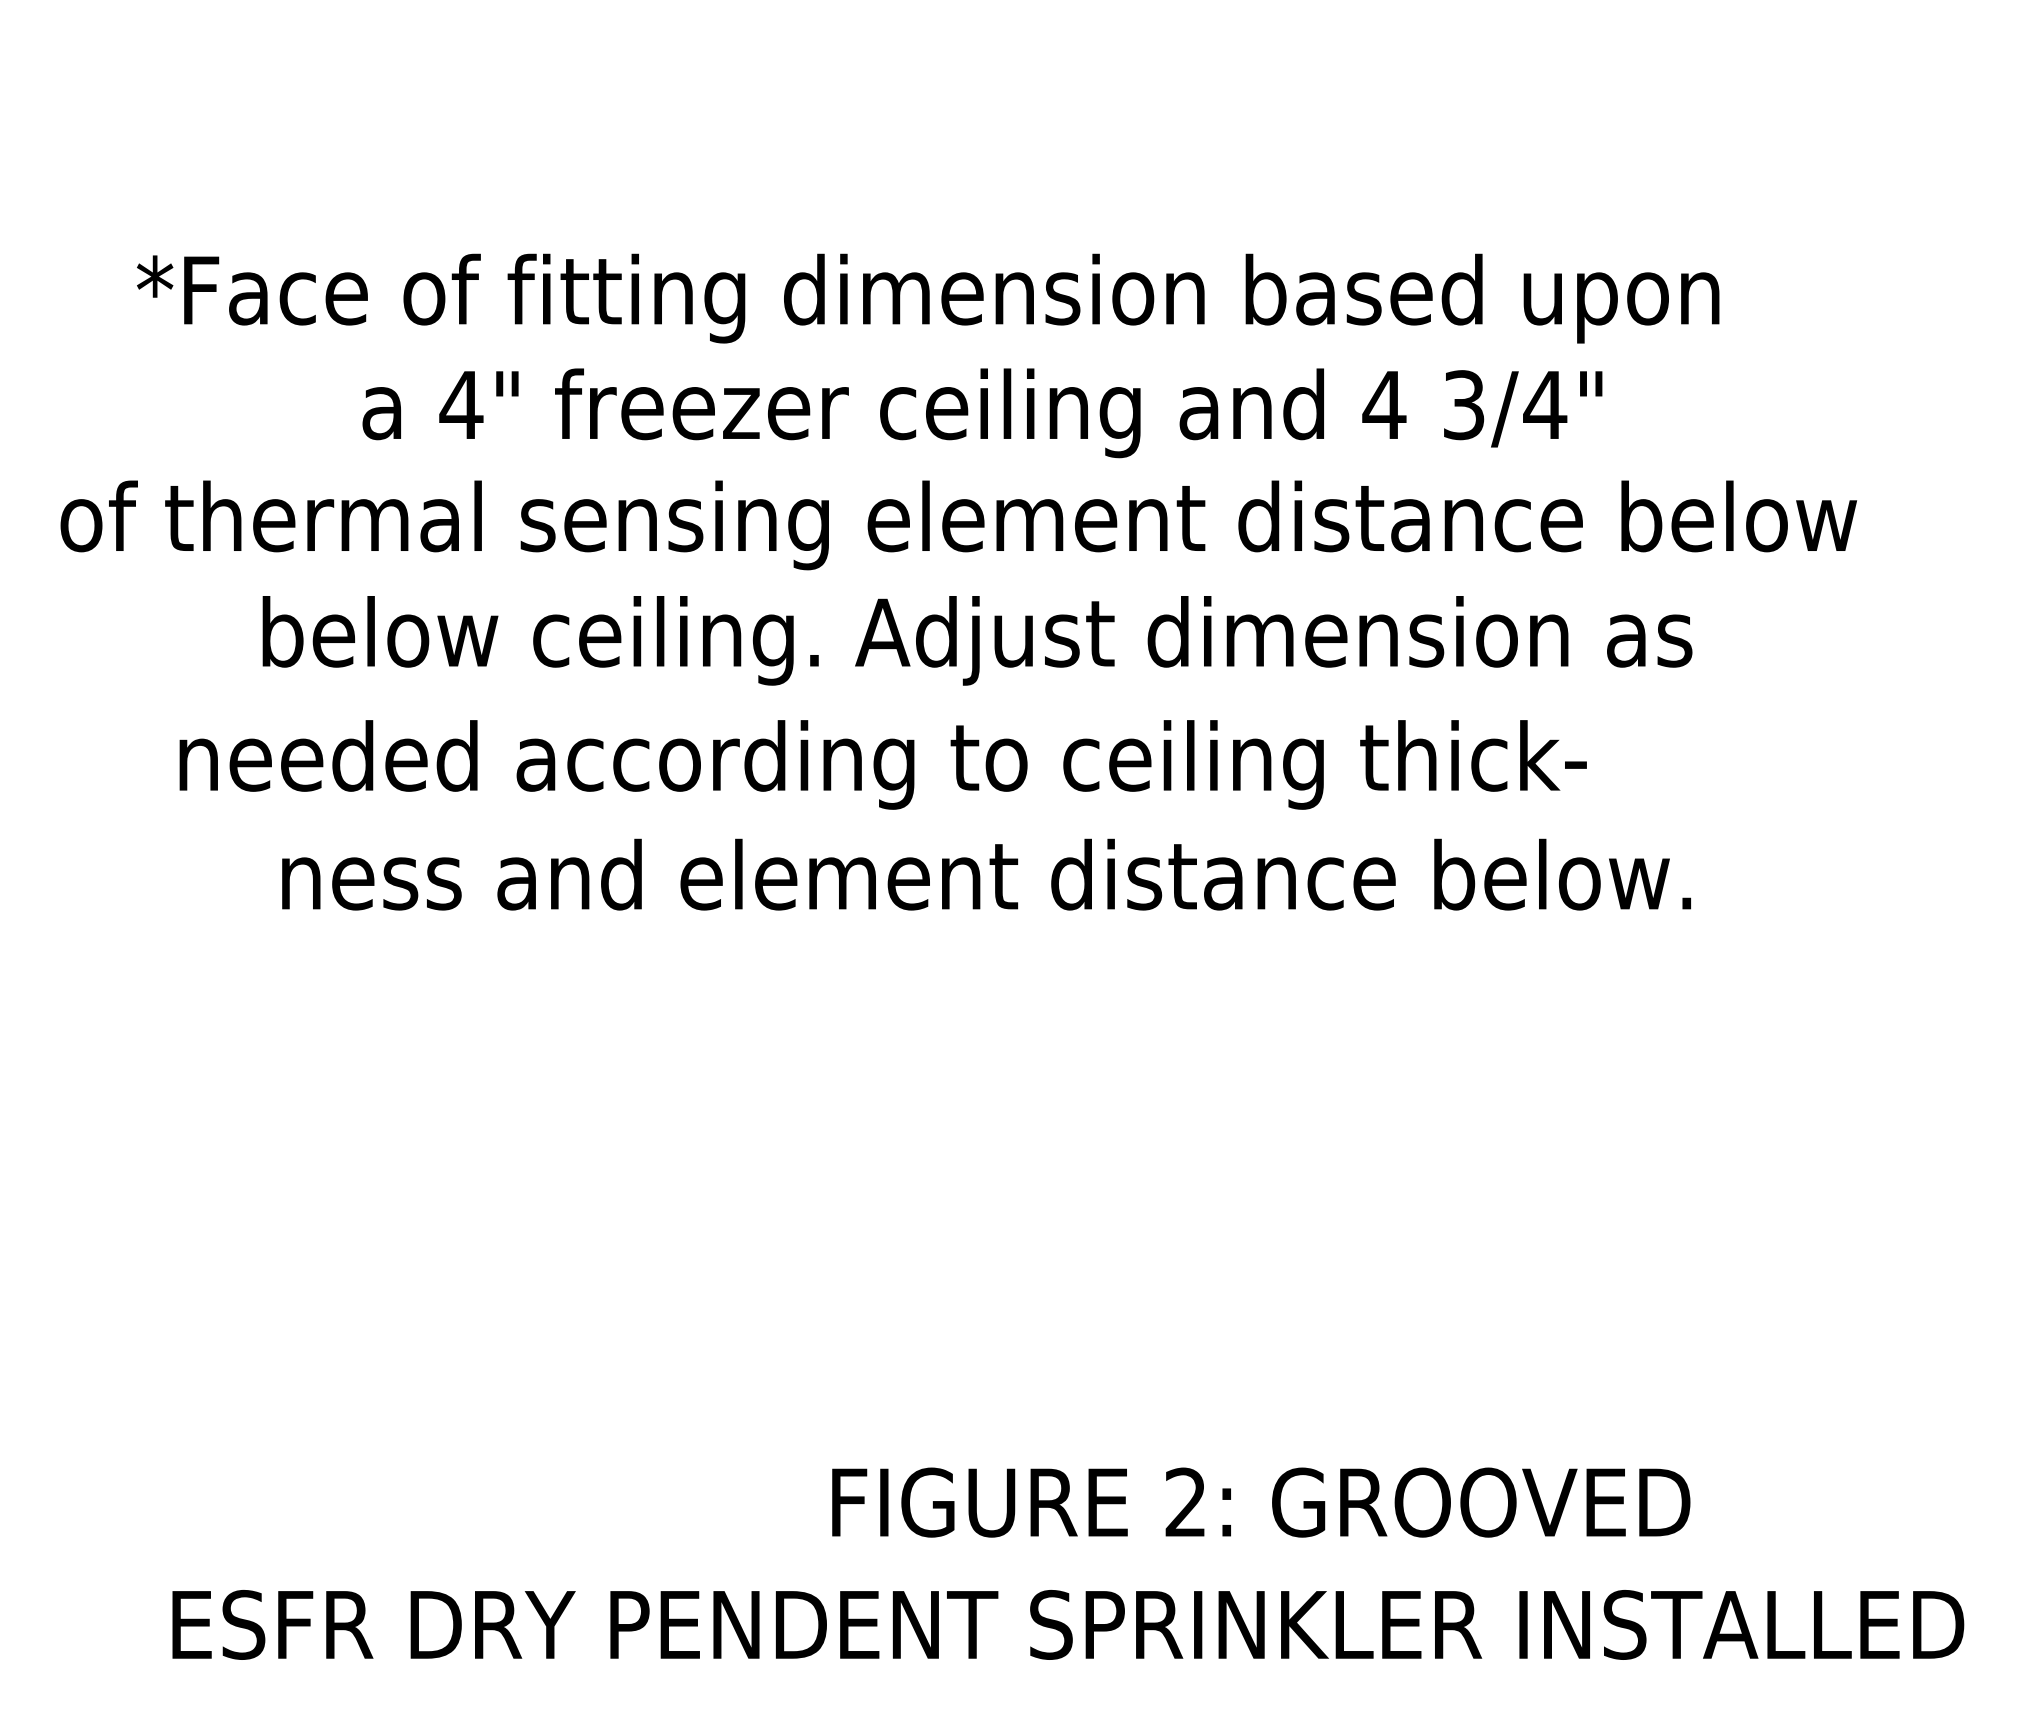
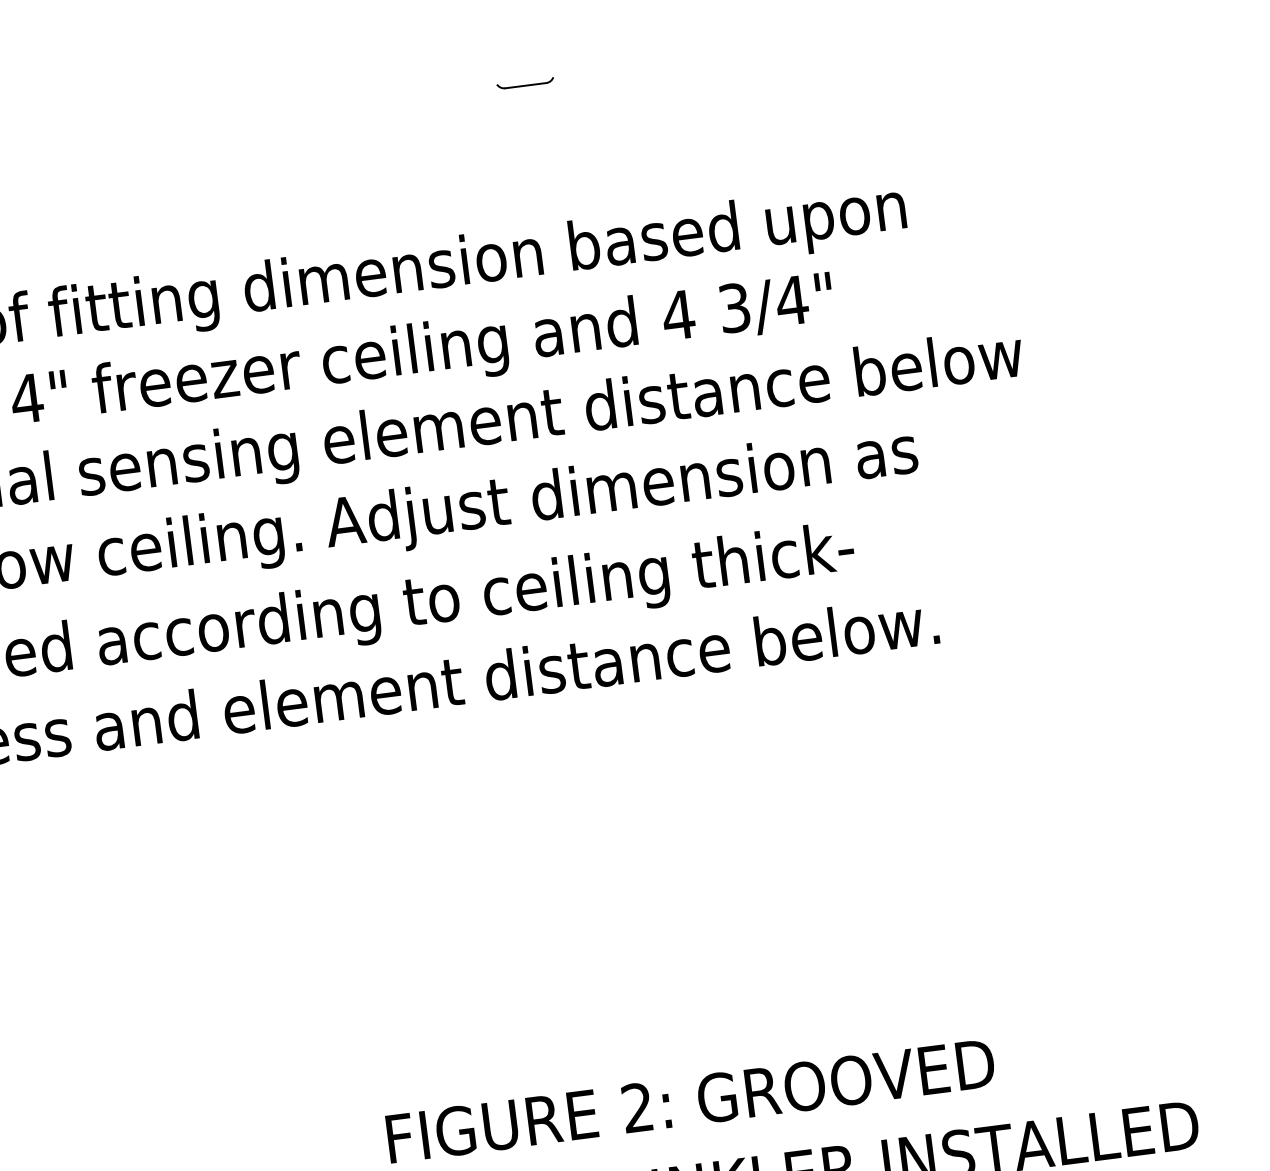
part: (1212, 54) -> (525, 83), added

